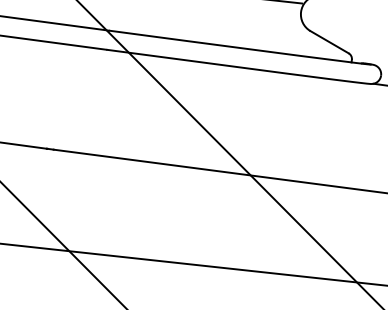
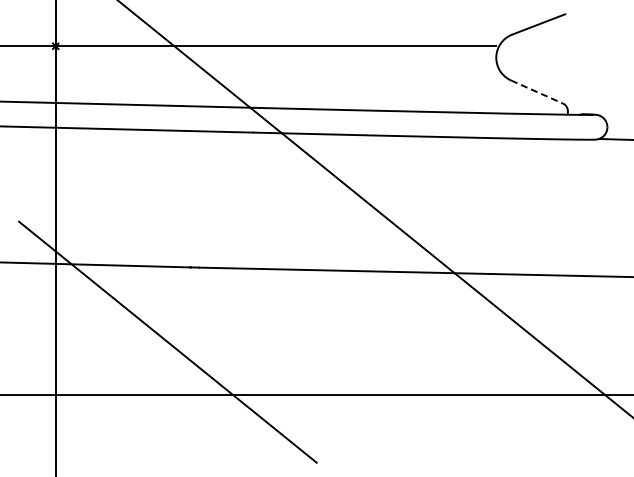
line: (329, 42) -> (537, 92), solid -> dashed

